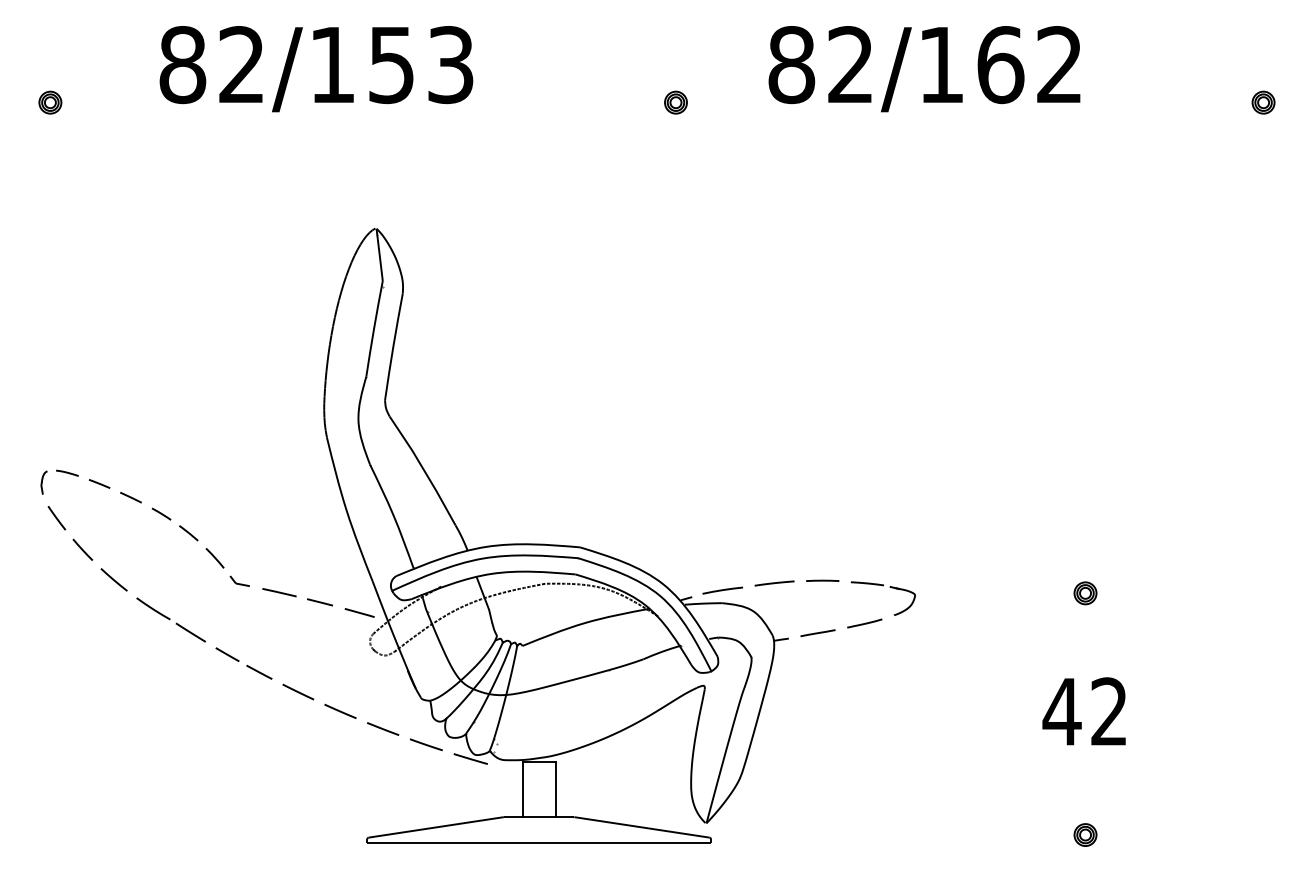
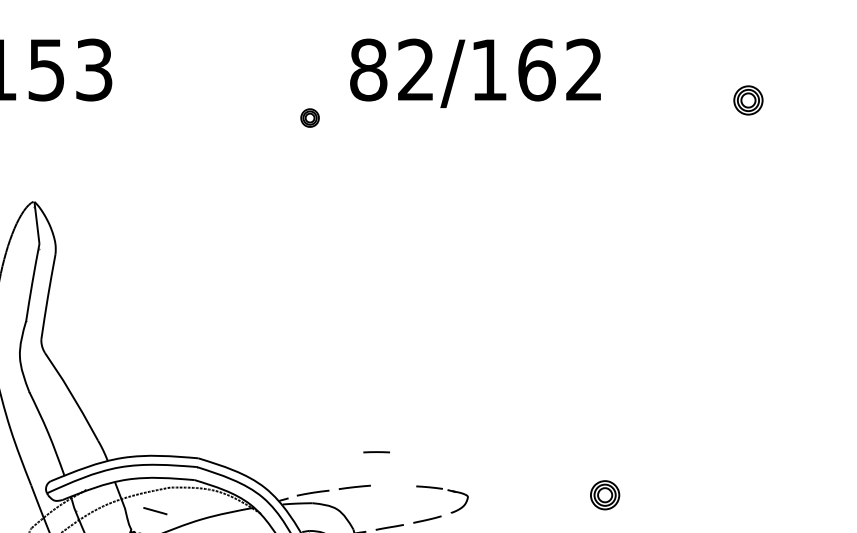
part: (675, 102) -> (309, 117), moved
part: (1263, 102) -> (748, 100), size x1.6
line: (822, 580) -> (376, 451), moved
part: (1085, 593) -> (605, 495), size x1.6
line: (359, 612) -> (155, 510), moved

